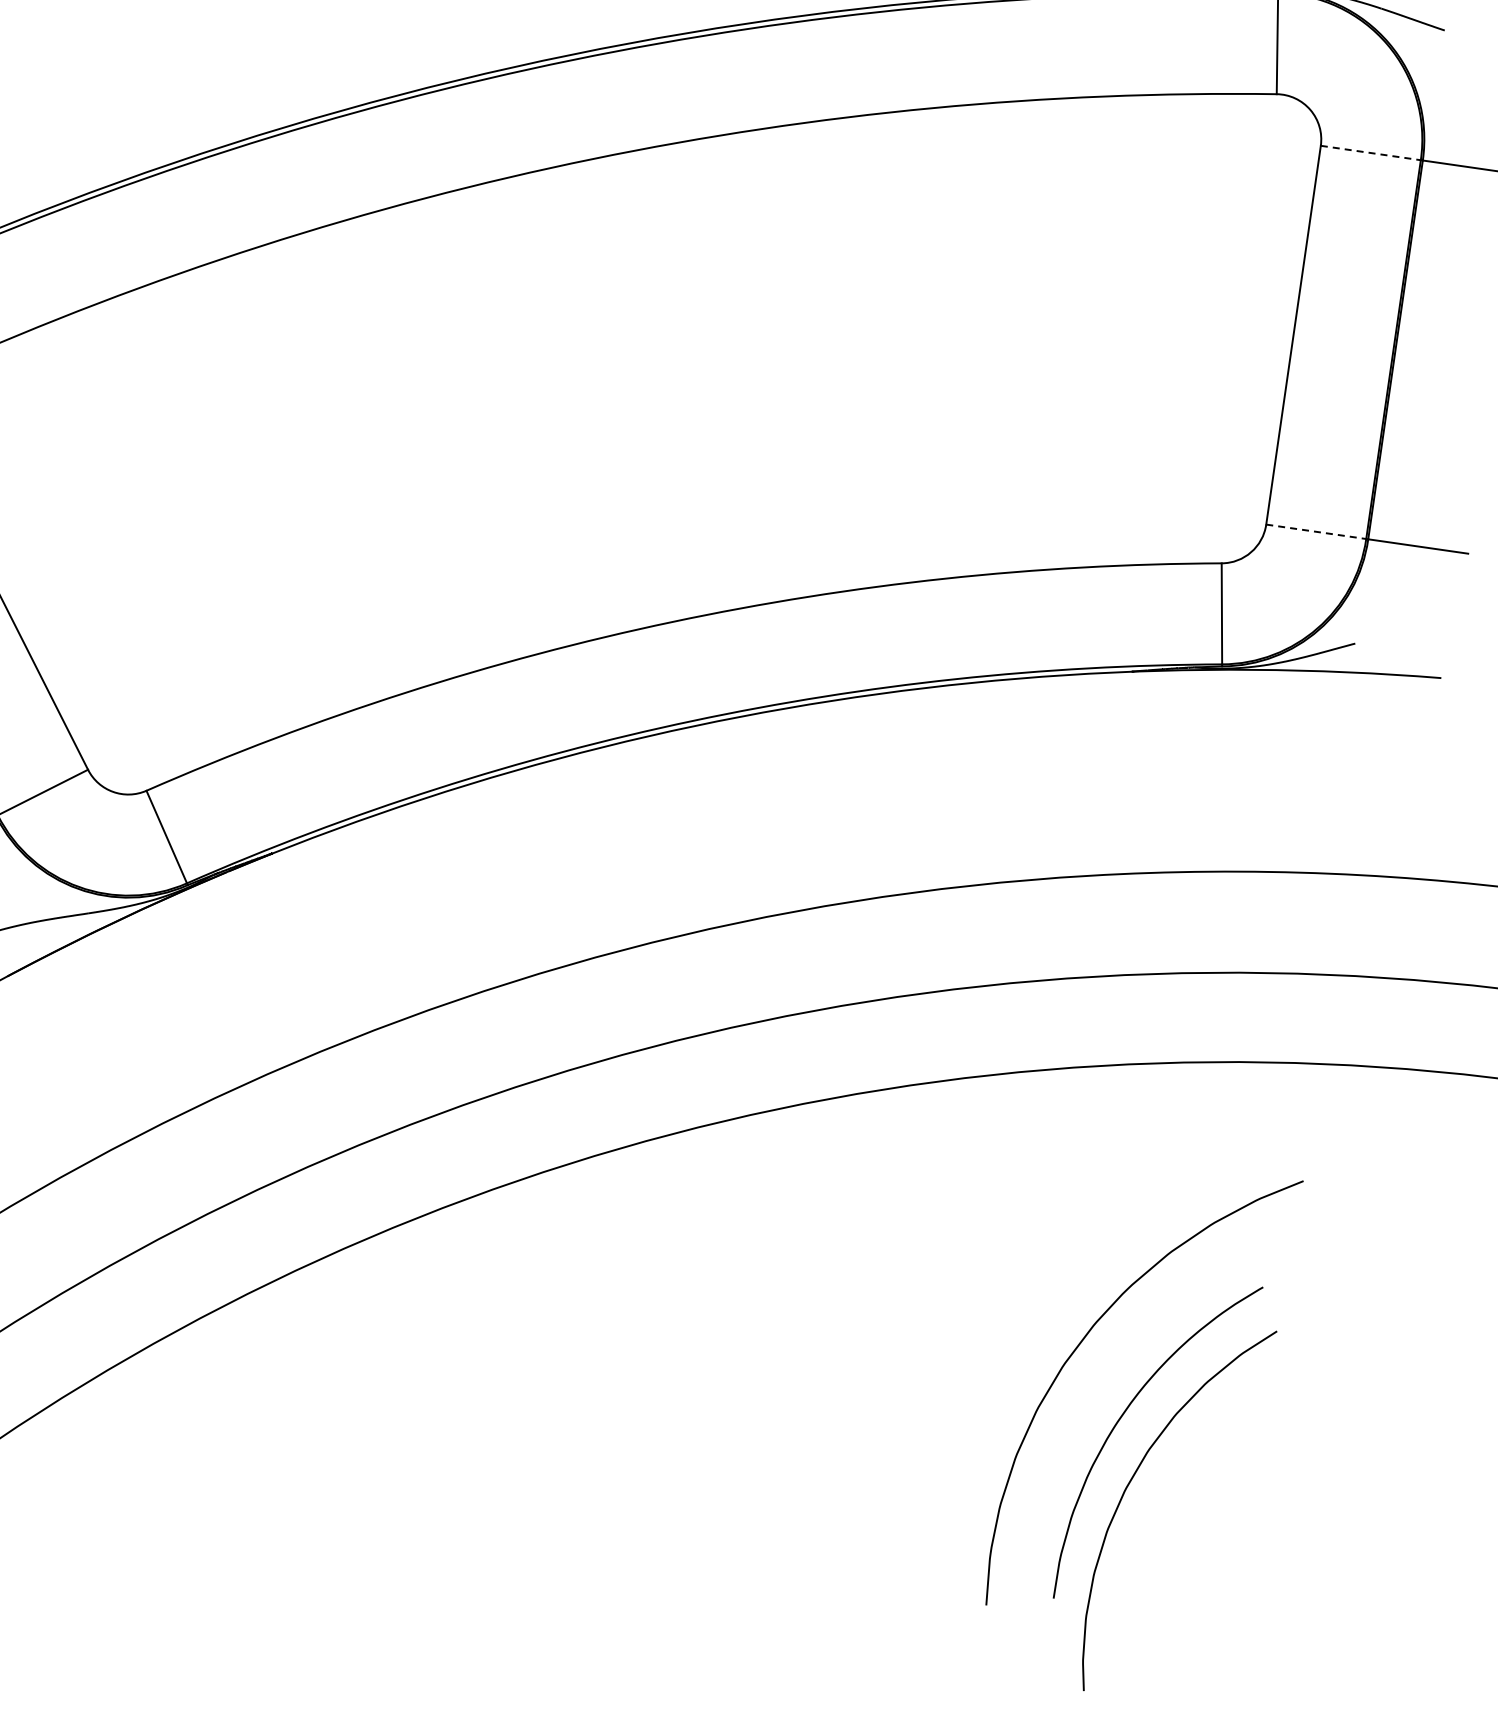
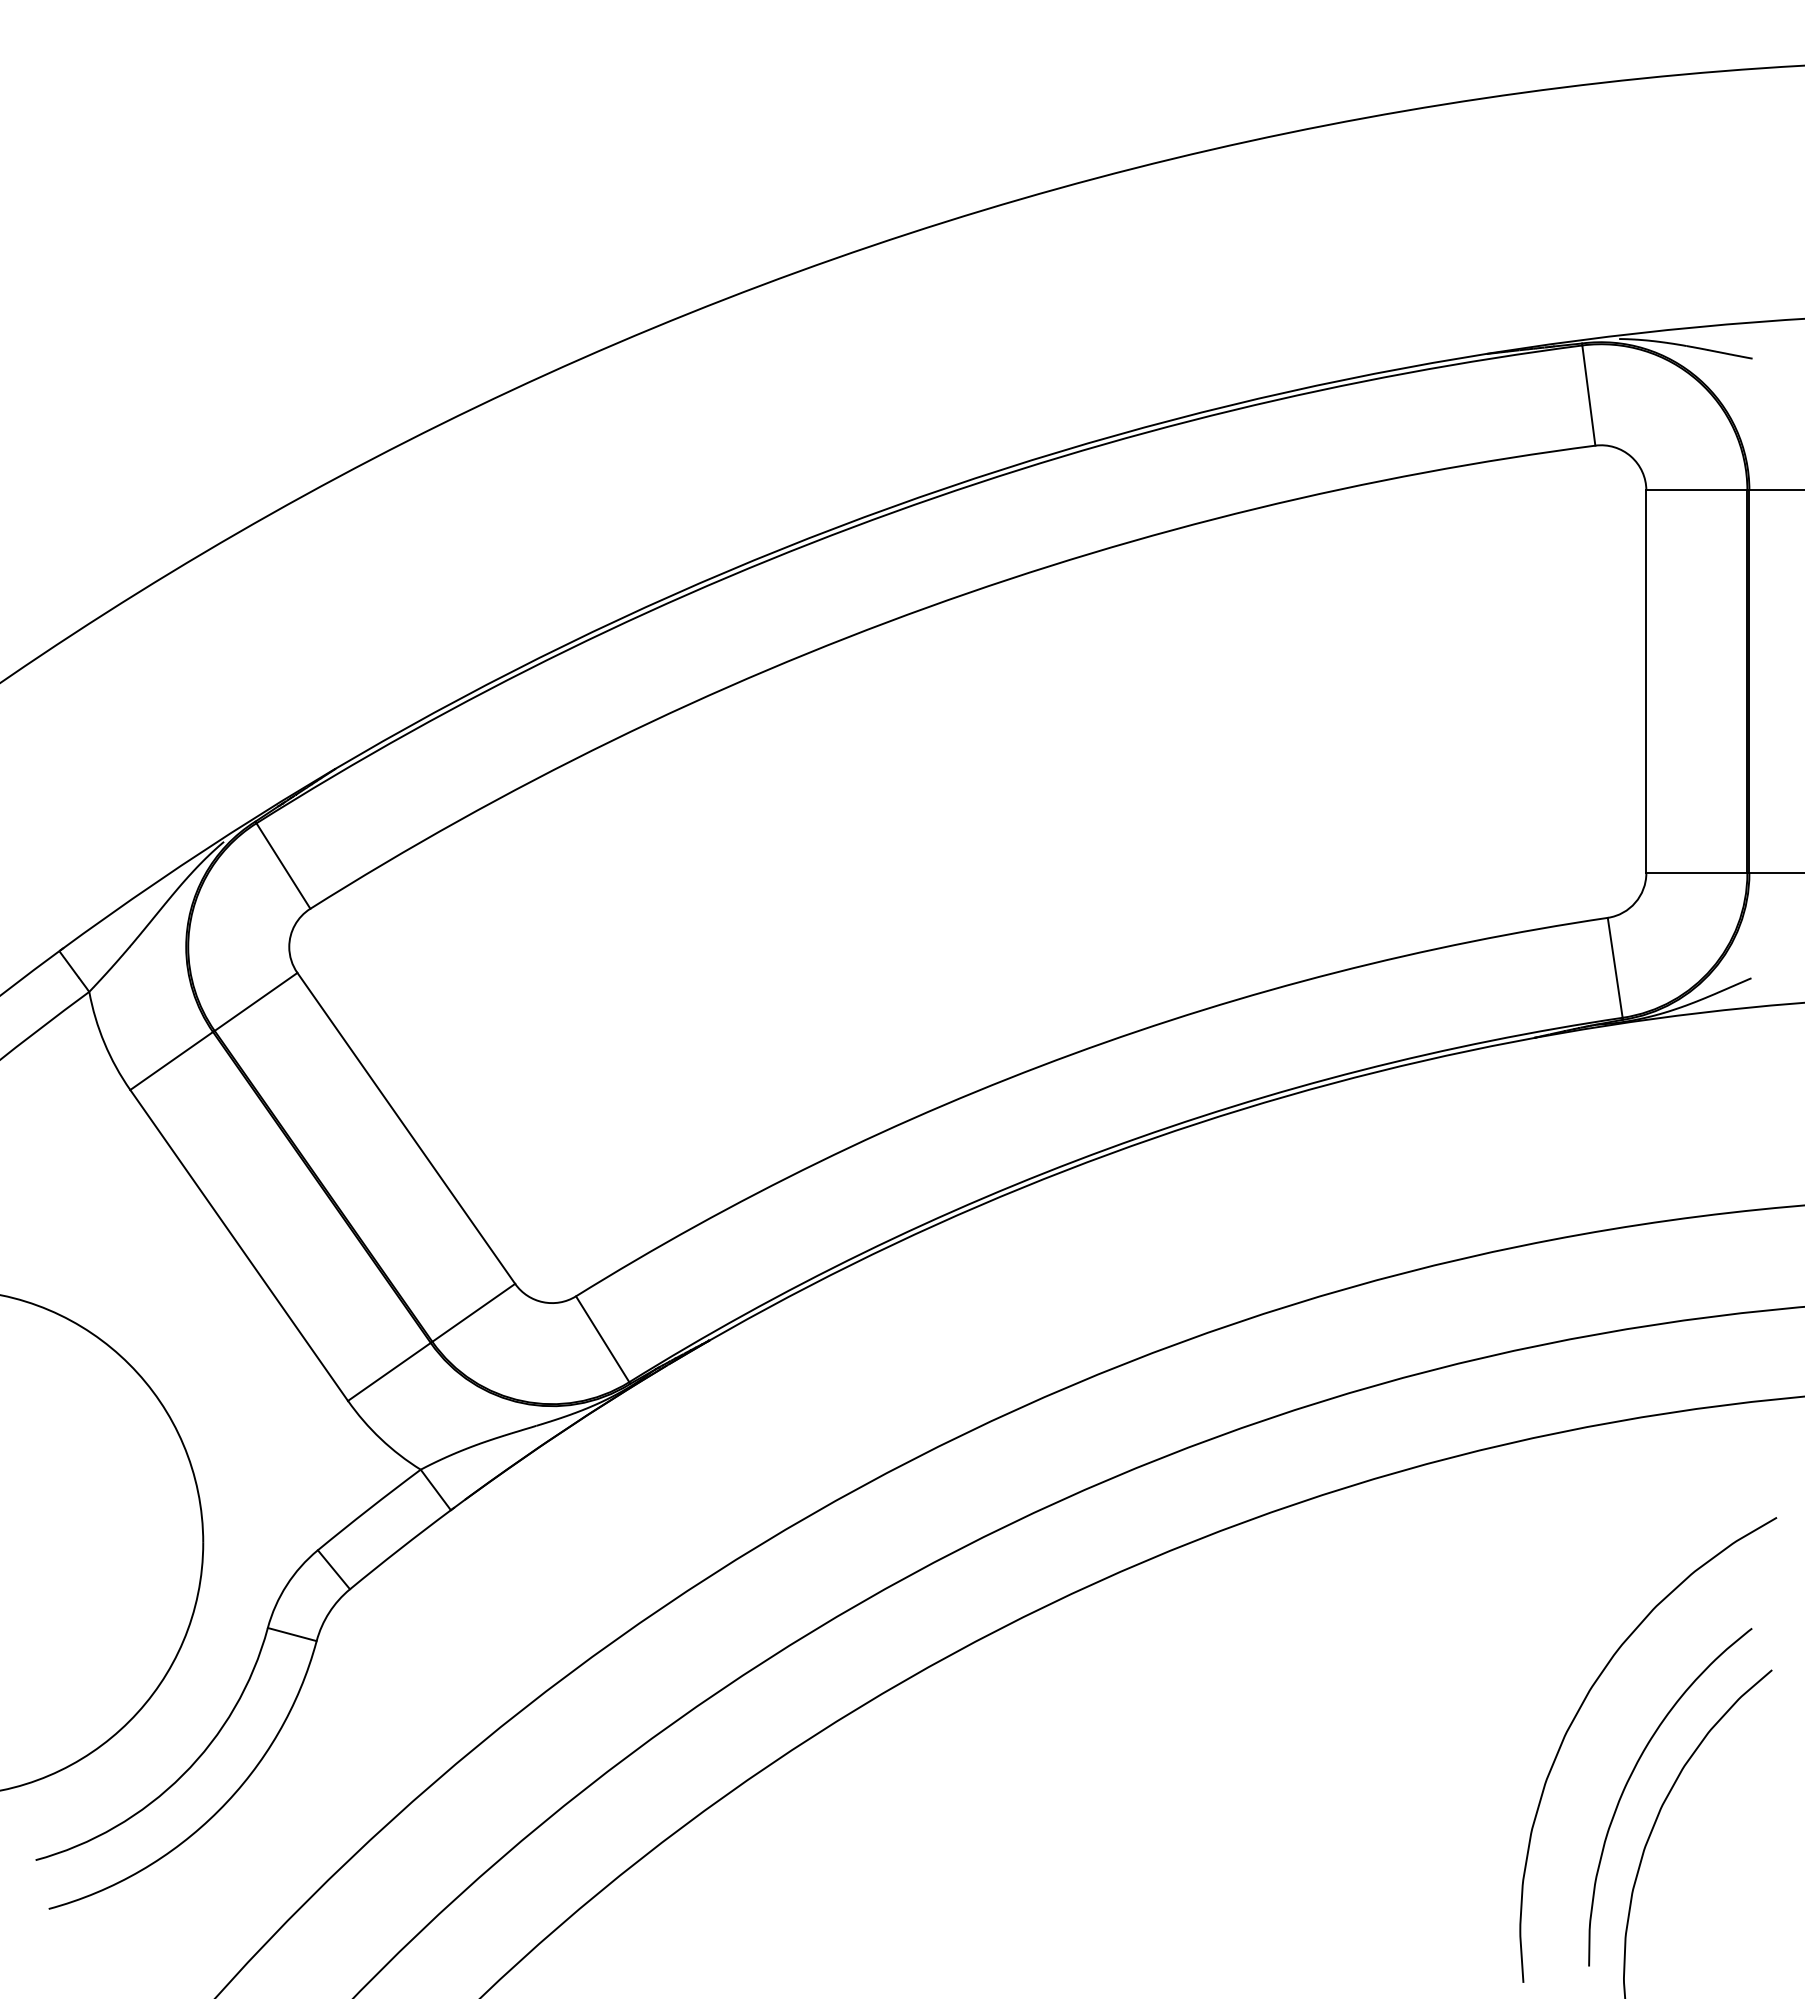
line: (1370, 152) -> (1696, 490), dashed -> solid
line: (1315, 532) -> (1696, 873), dashed -> solid

